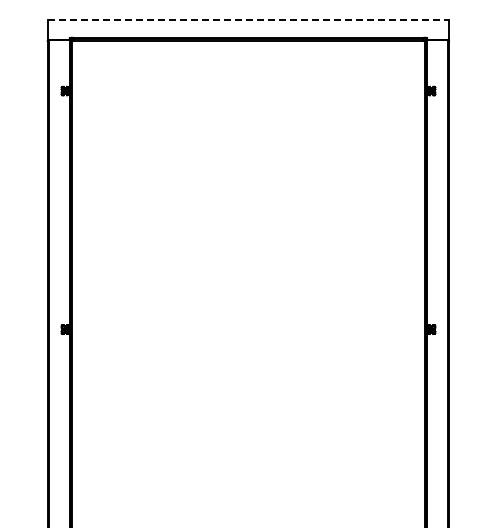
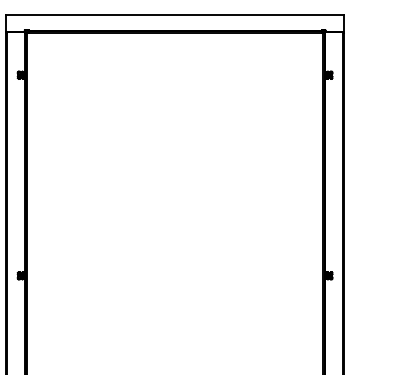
line: (248, 19) -> (175, 14), dashed -> solid

